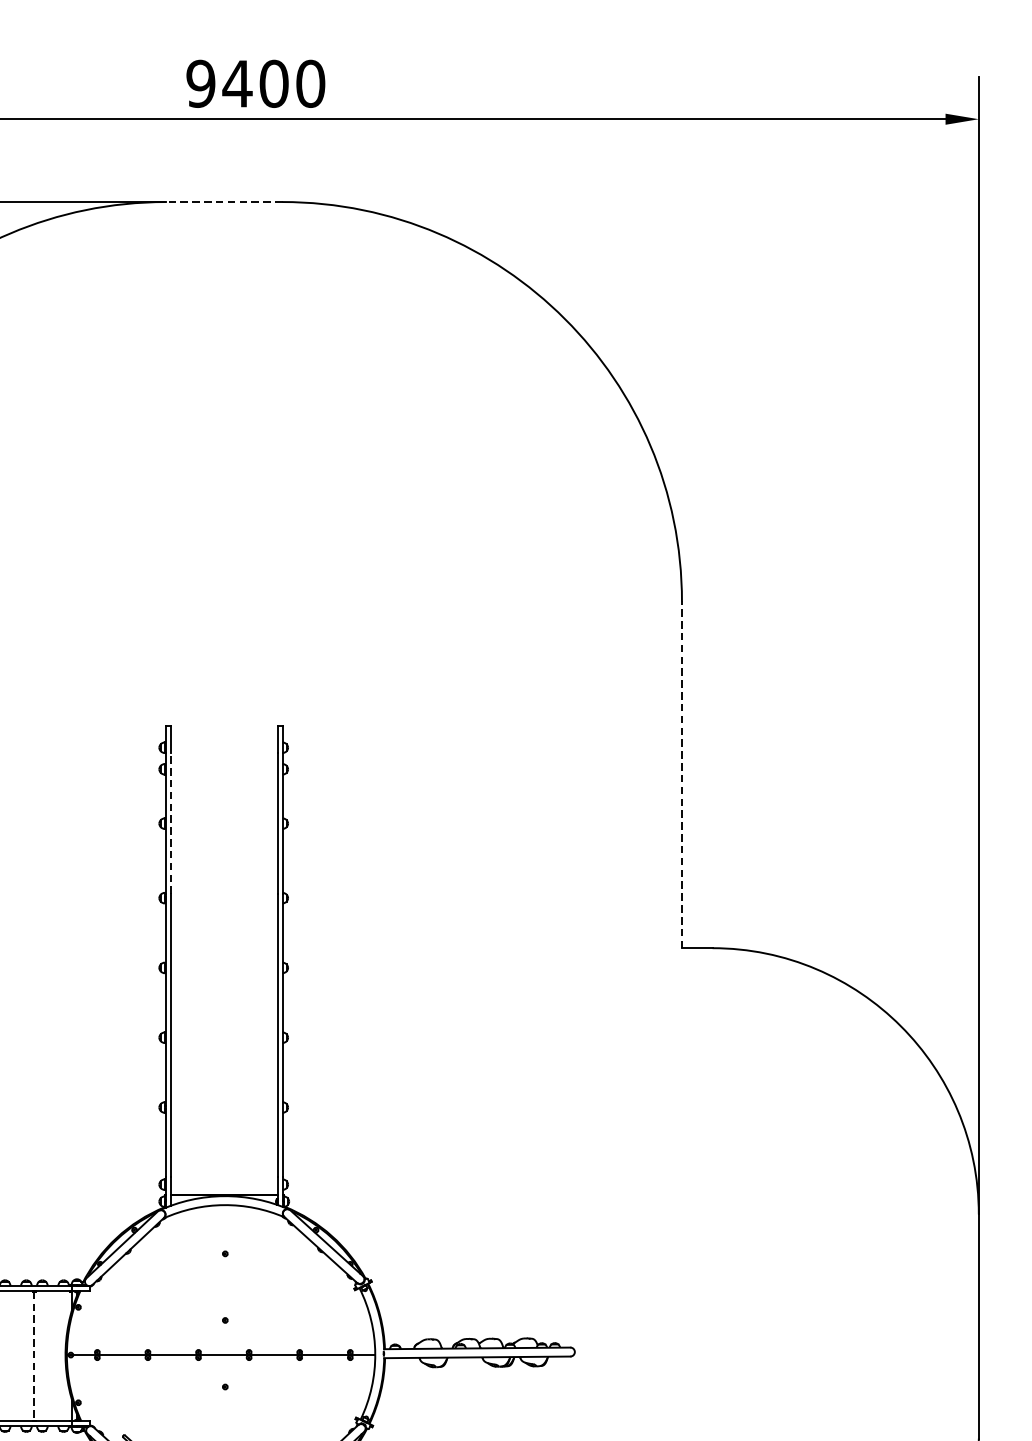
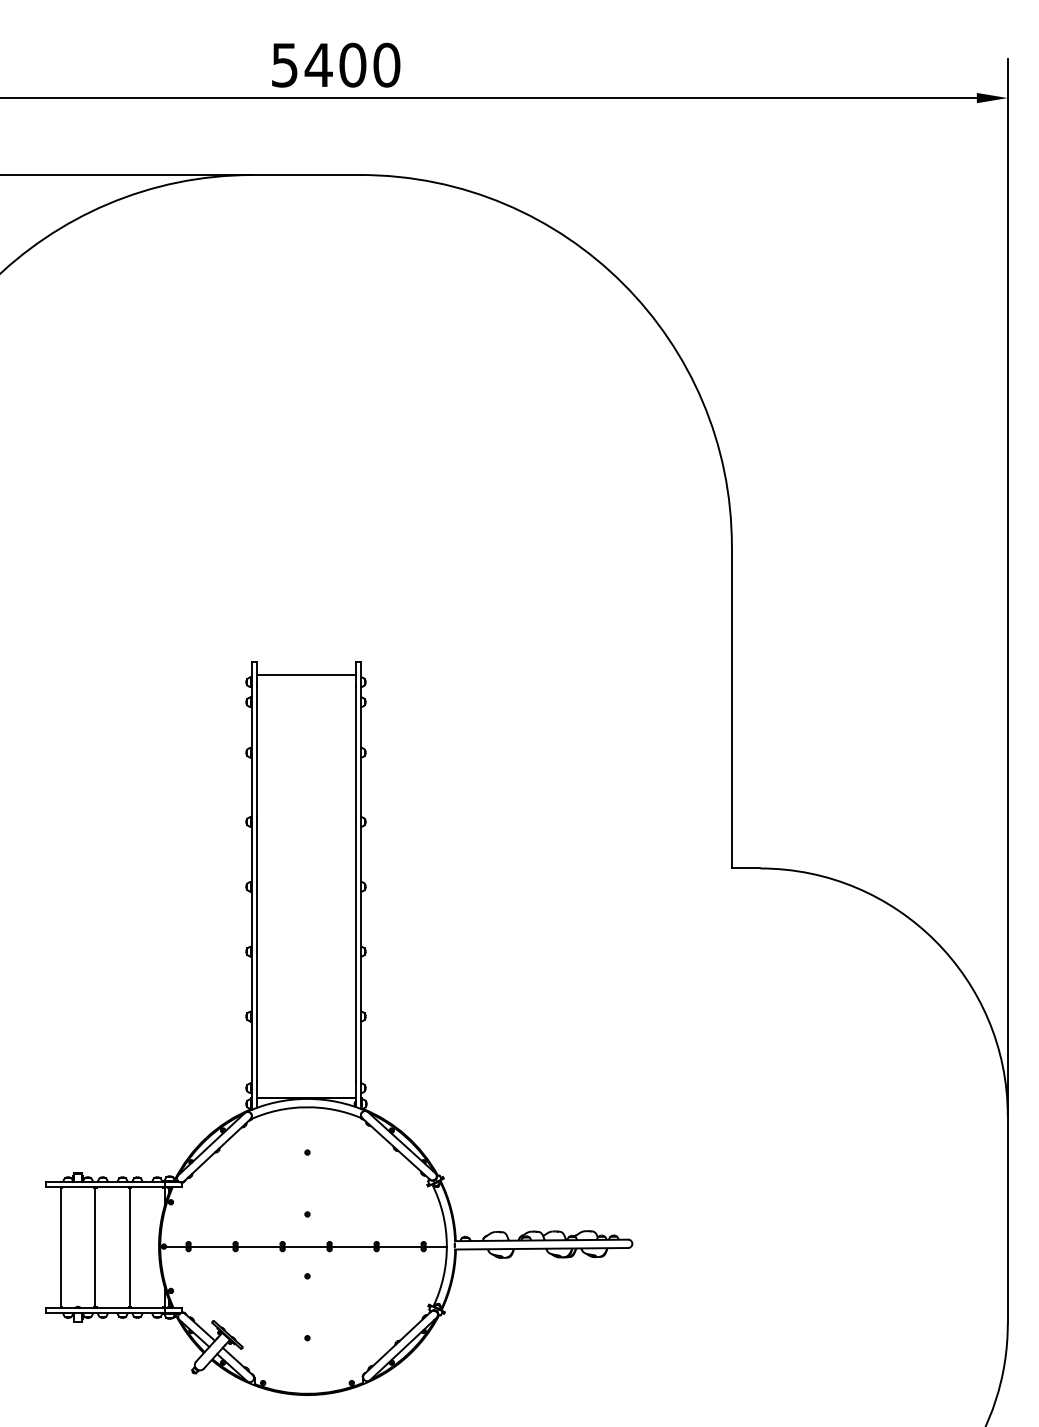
text: (200, 83) -> (284, 64), 9400 -> 5400
line: (224, 202) -> (306, 175), dashed -> solid
line: (224, 740) -> (306, 675), added
line: (681, 773) -> (731, 706), dashed -> solid
line: (171, 823) -> (257, 752), dashed -> solid
line: (34, 1356) -> (130, 1247), dashed -> solid

